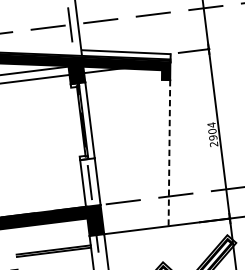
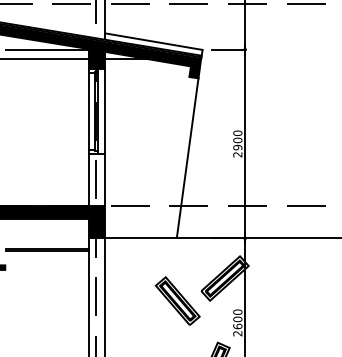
line: (75, 122) -> (88, 111), added
text: (211, 125) -> (237, 133), 2904 -> 2900
line: (169, 153) -> (187, 158), dashed -> solid

